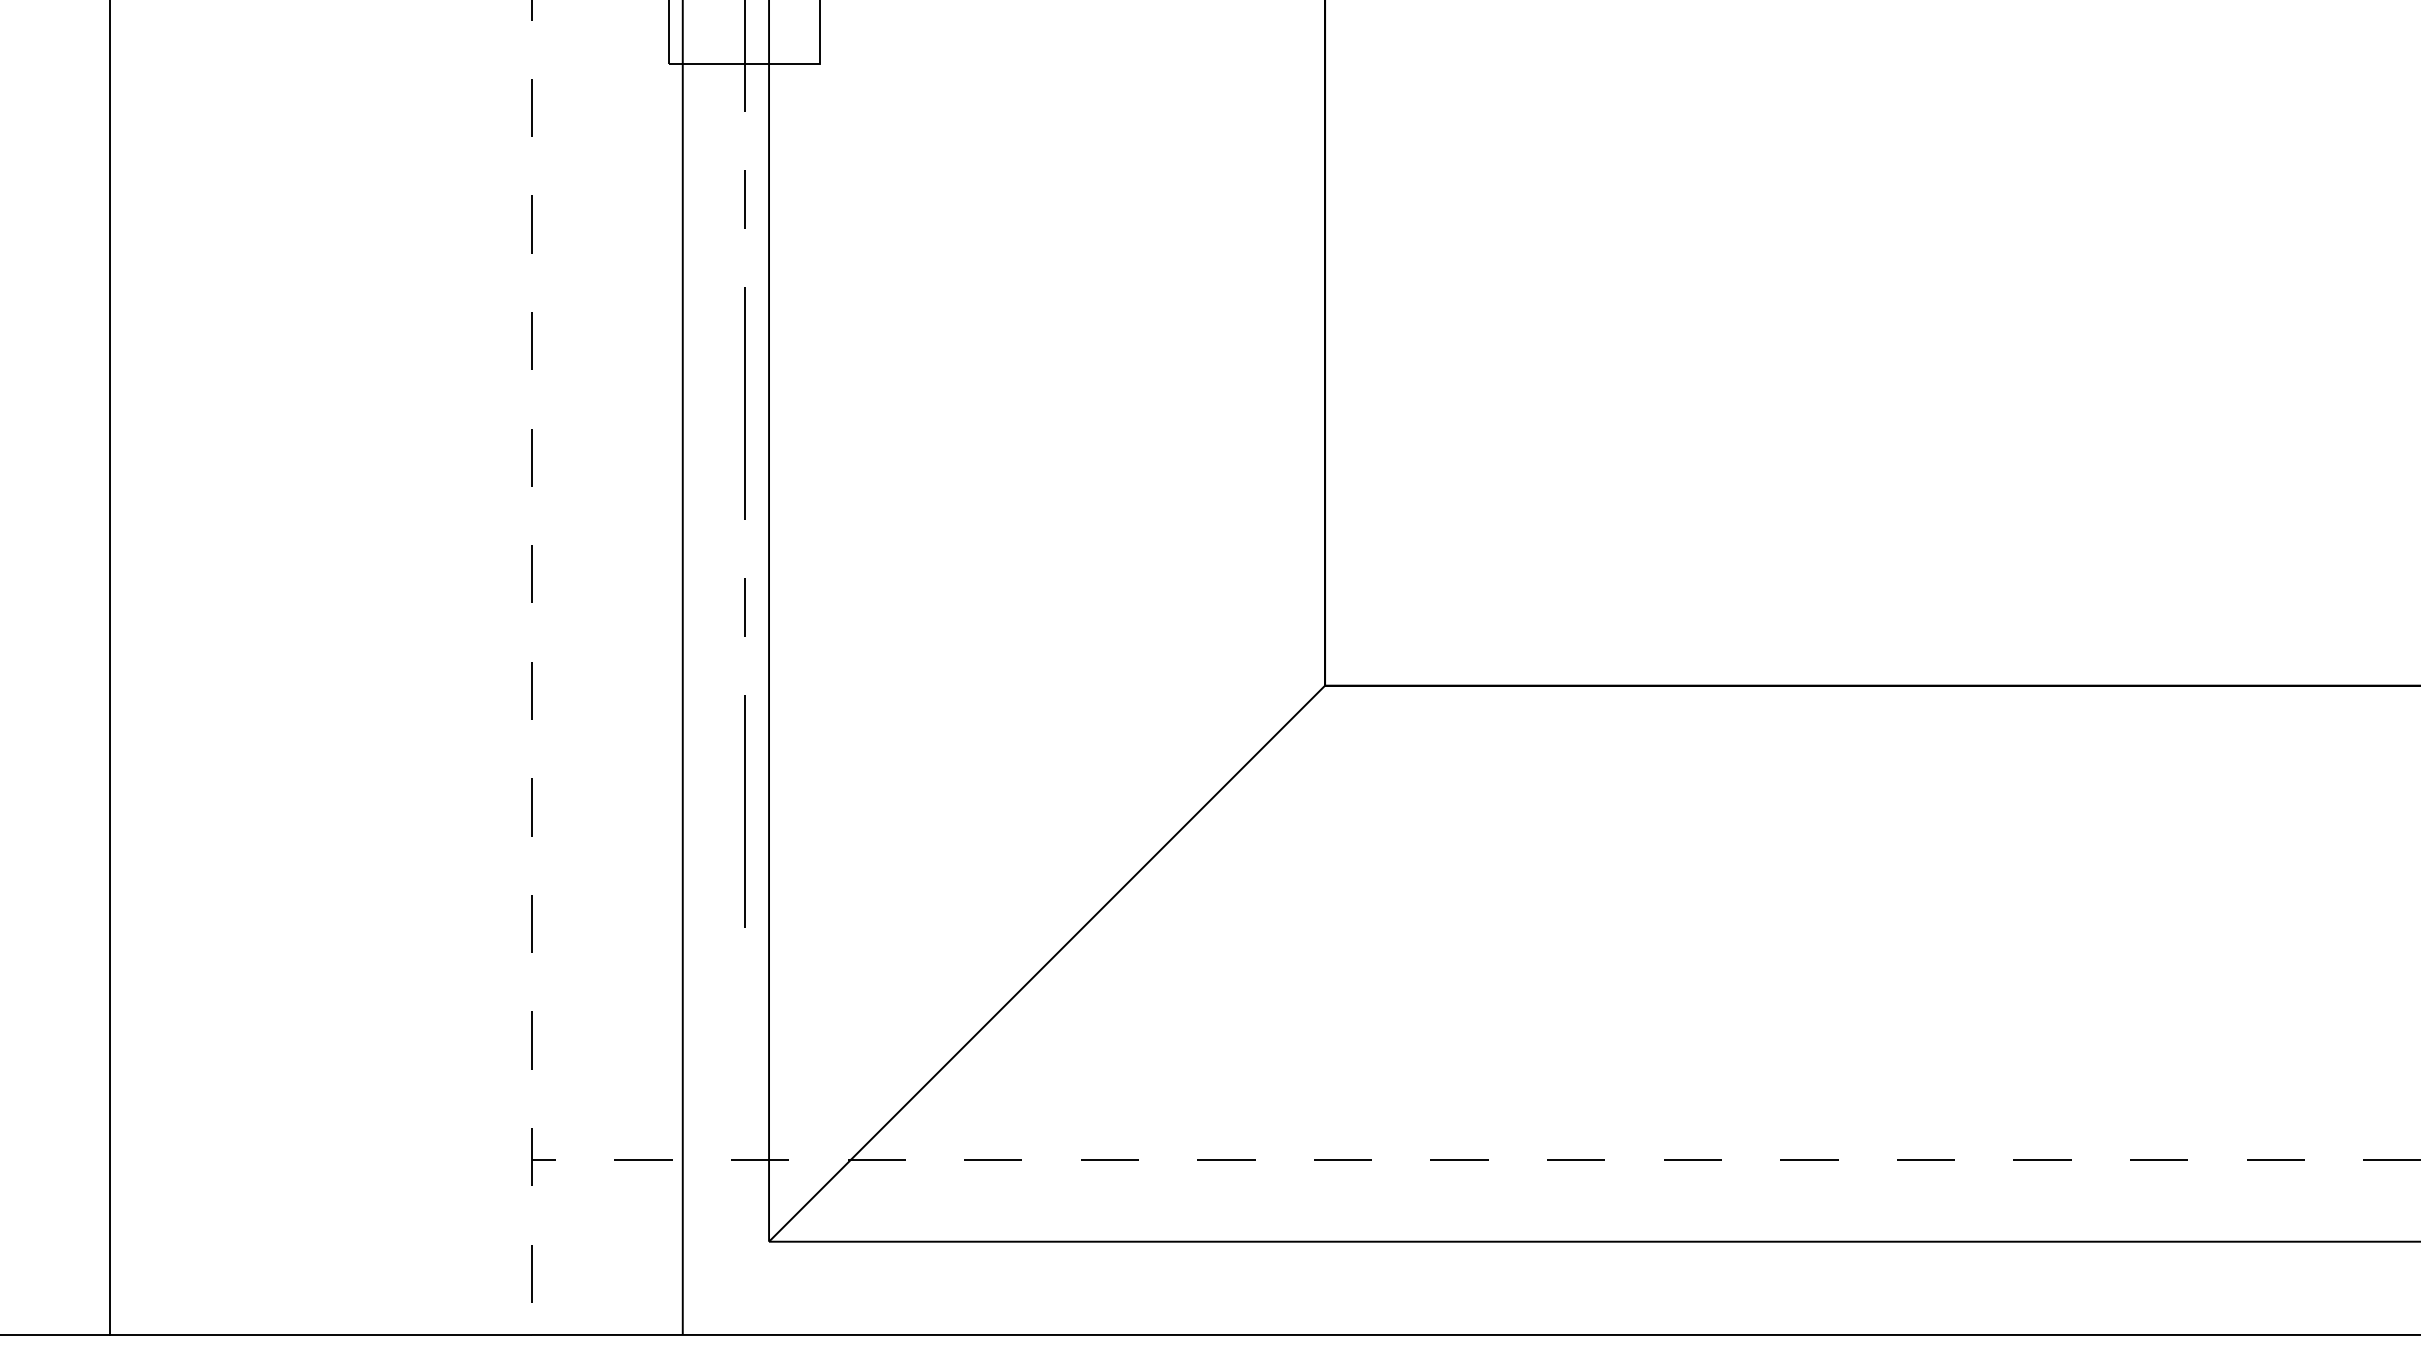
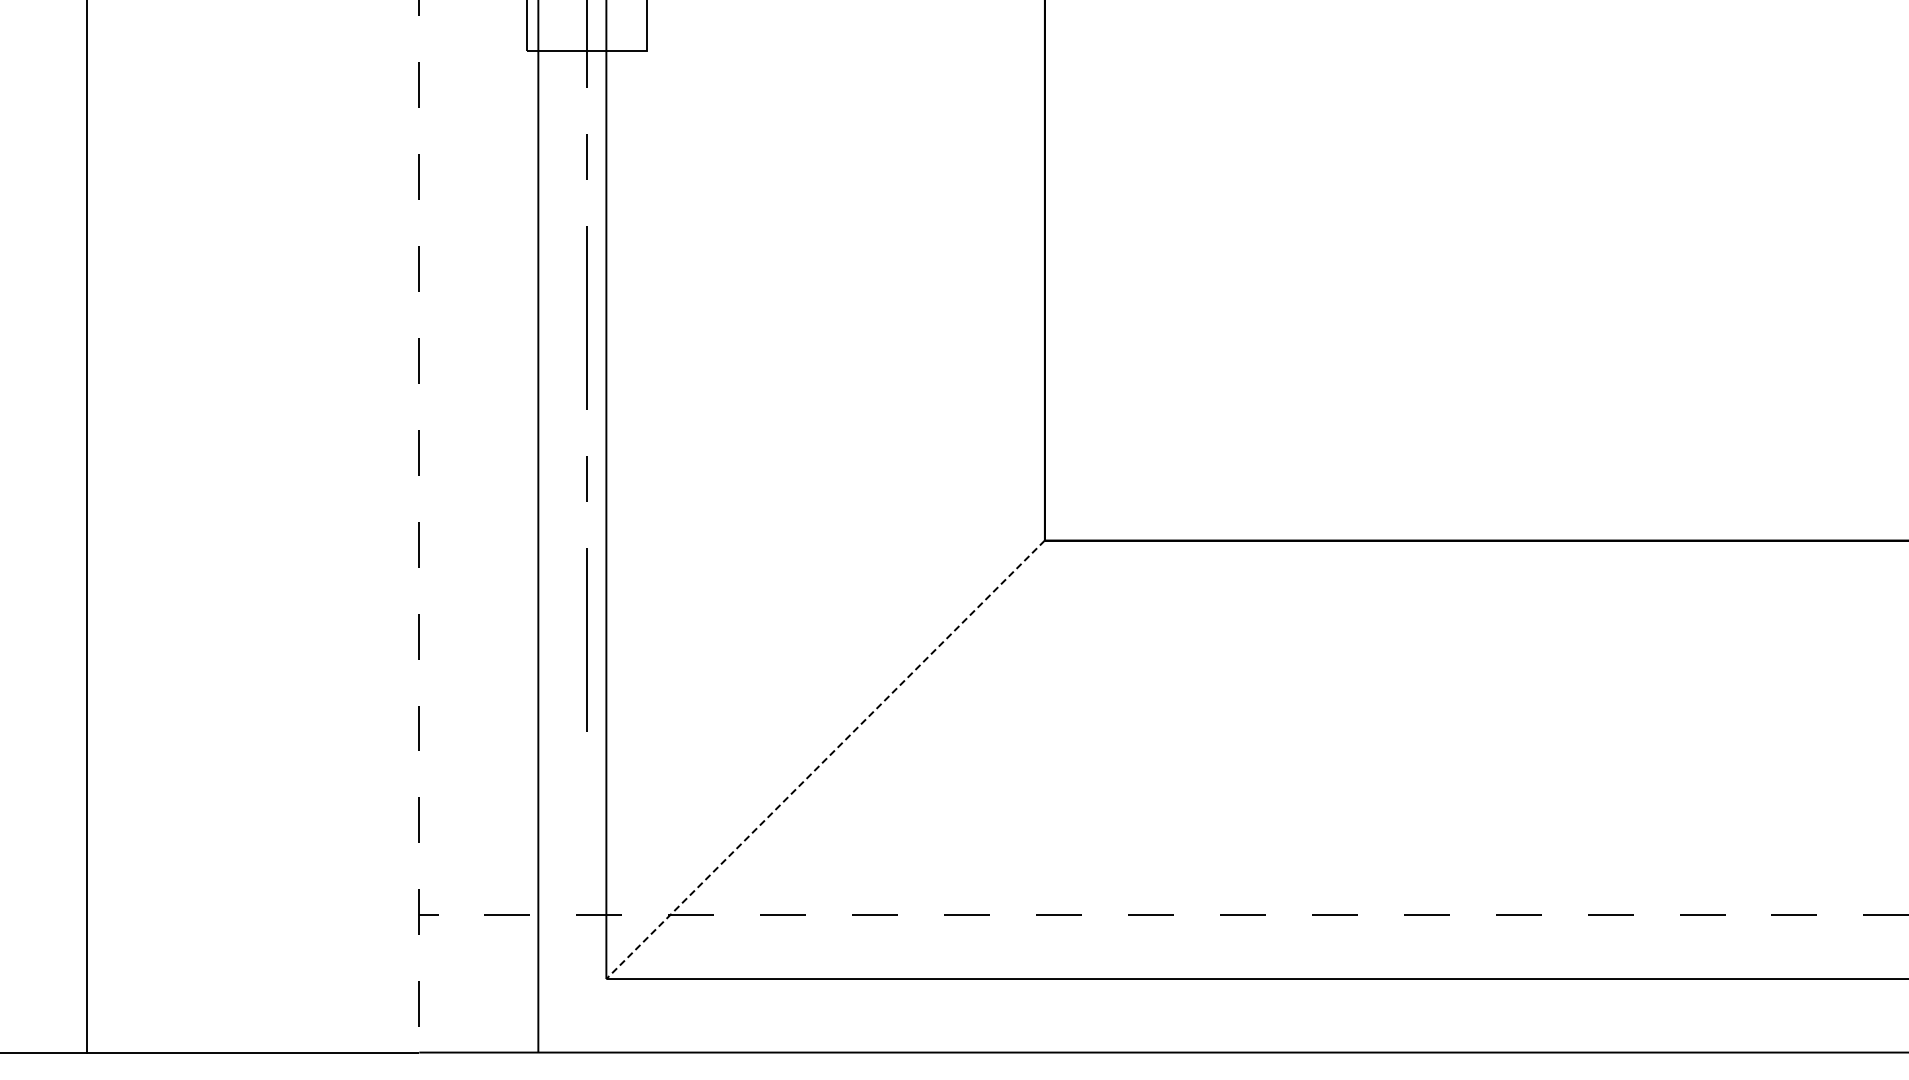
line: (1046, 964) -> (825, 760), solid -> dashed

